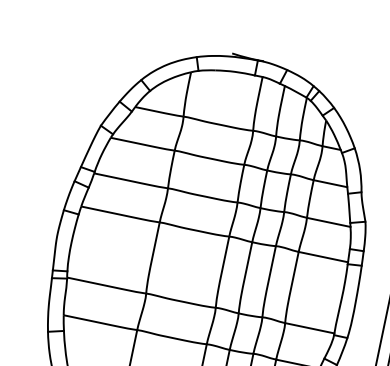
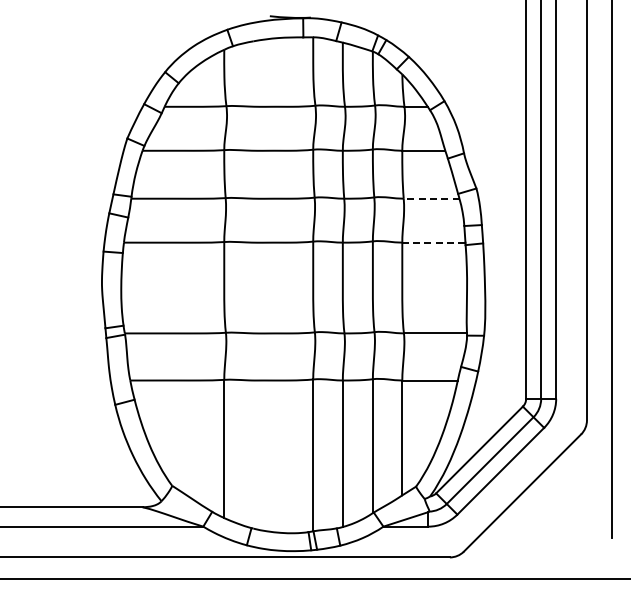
line: (328, 222) -> (431, 198), solid -> dashed
line: (323, 256) -> (433, 242), solid -> dashed

